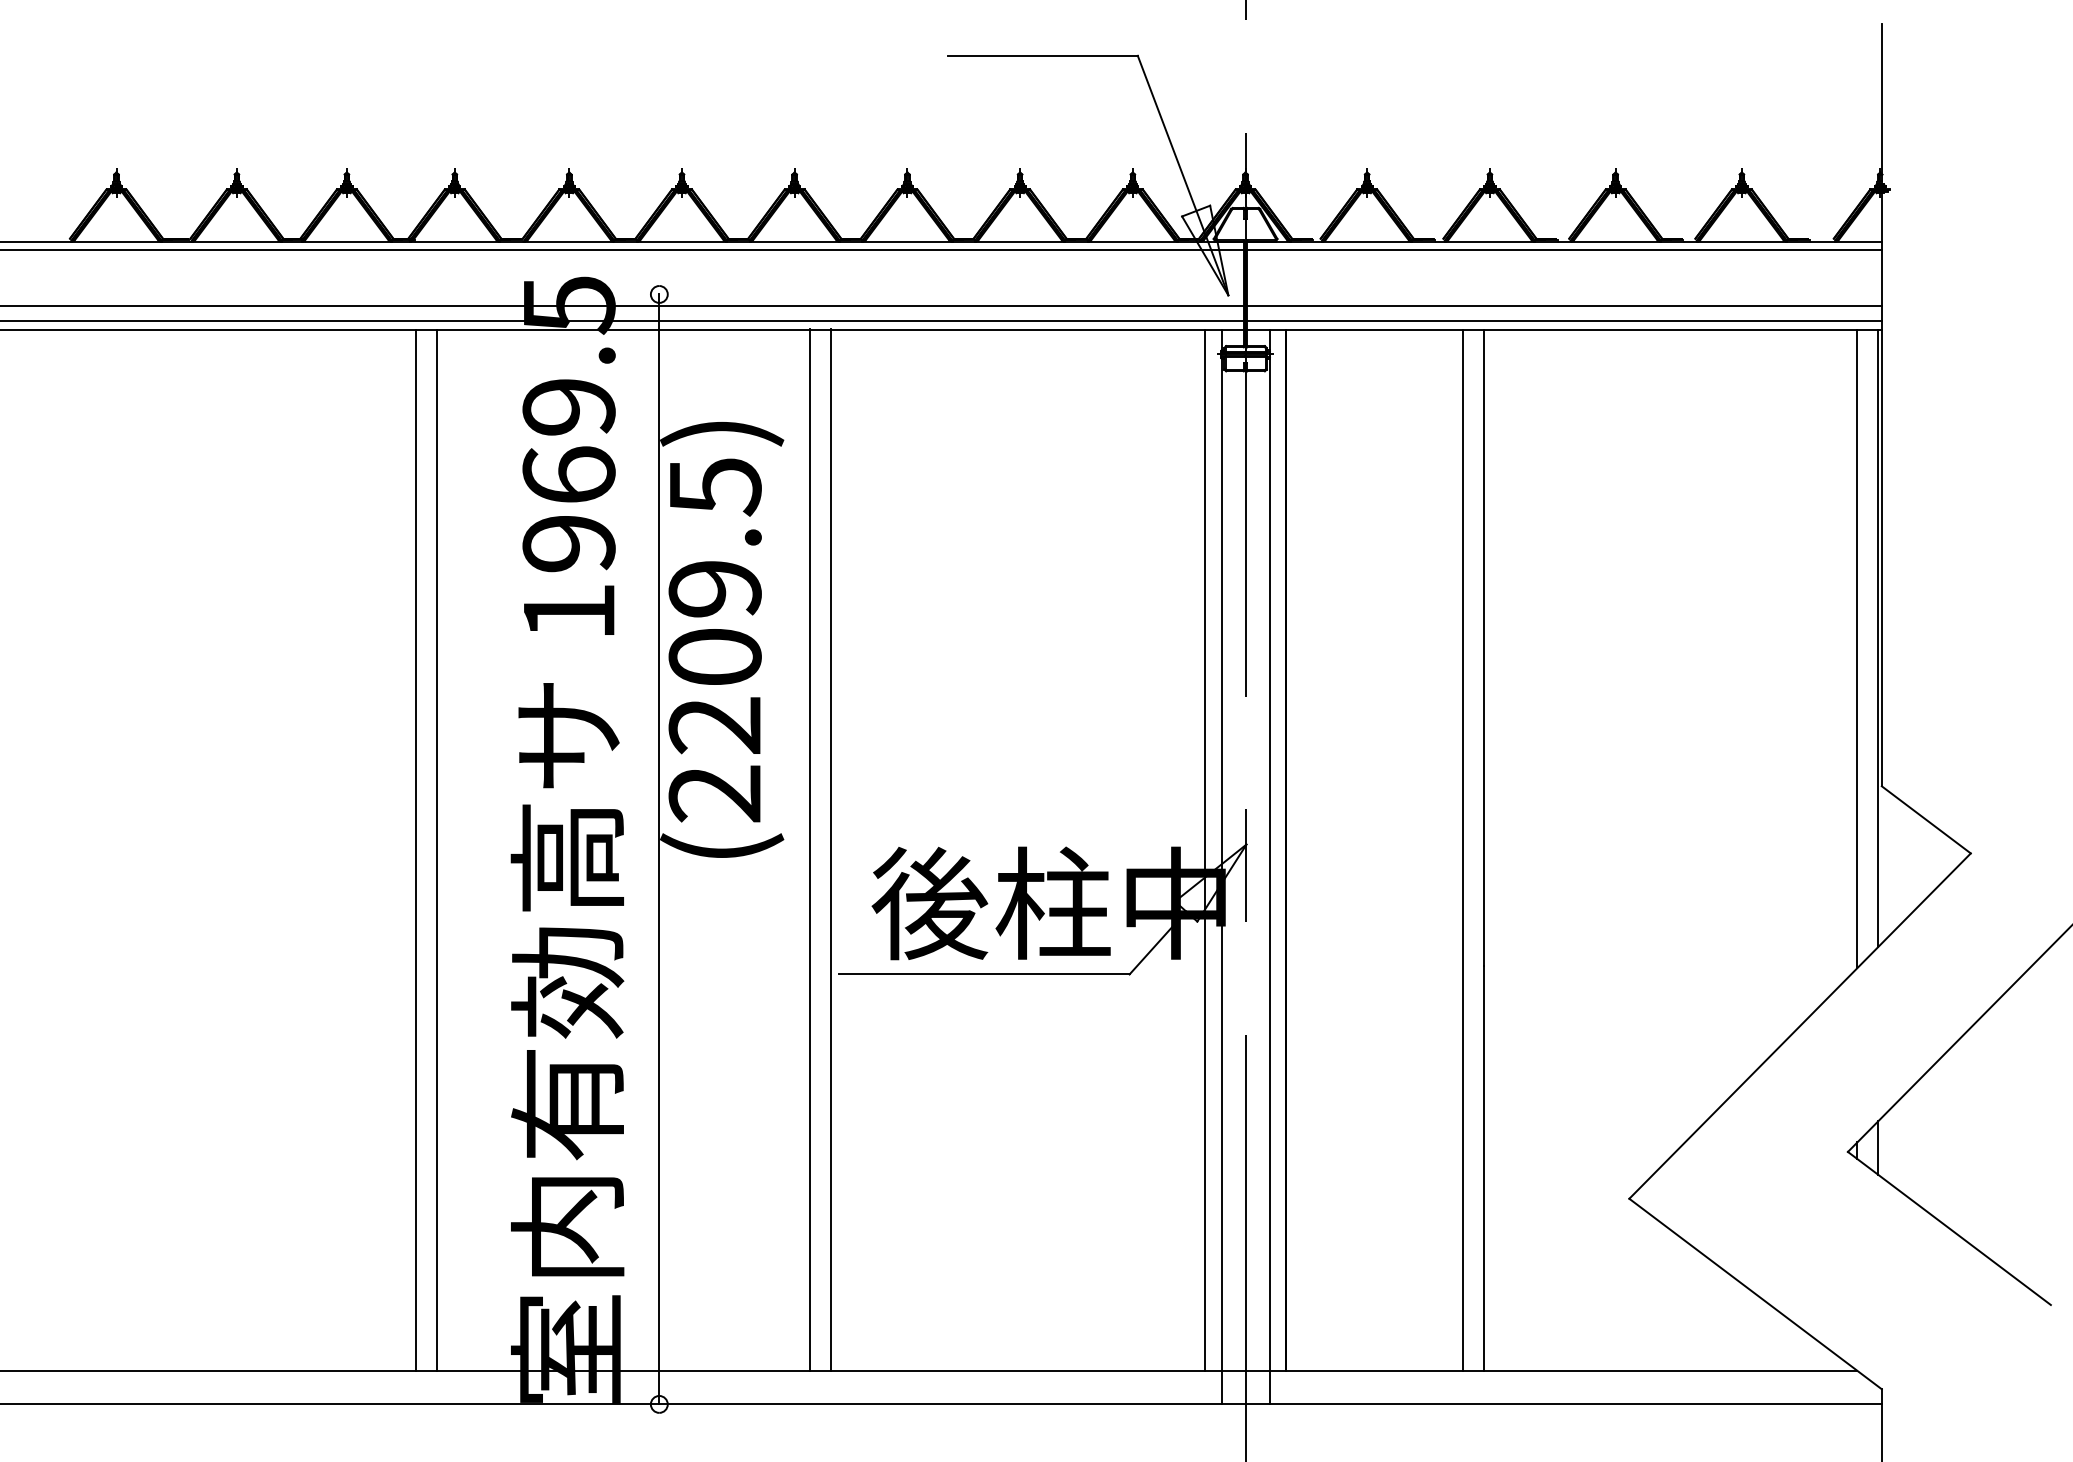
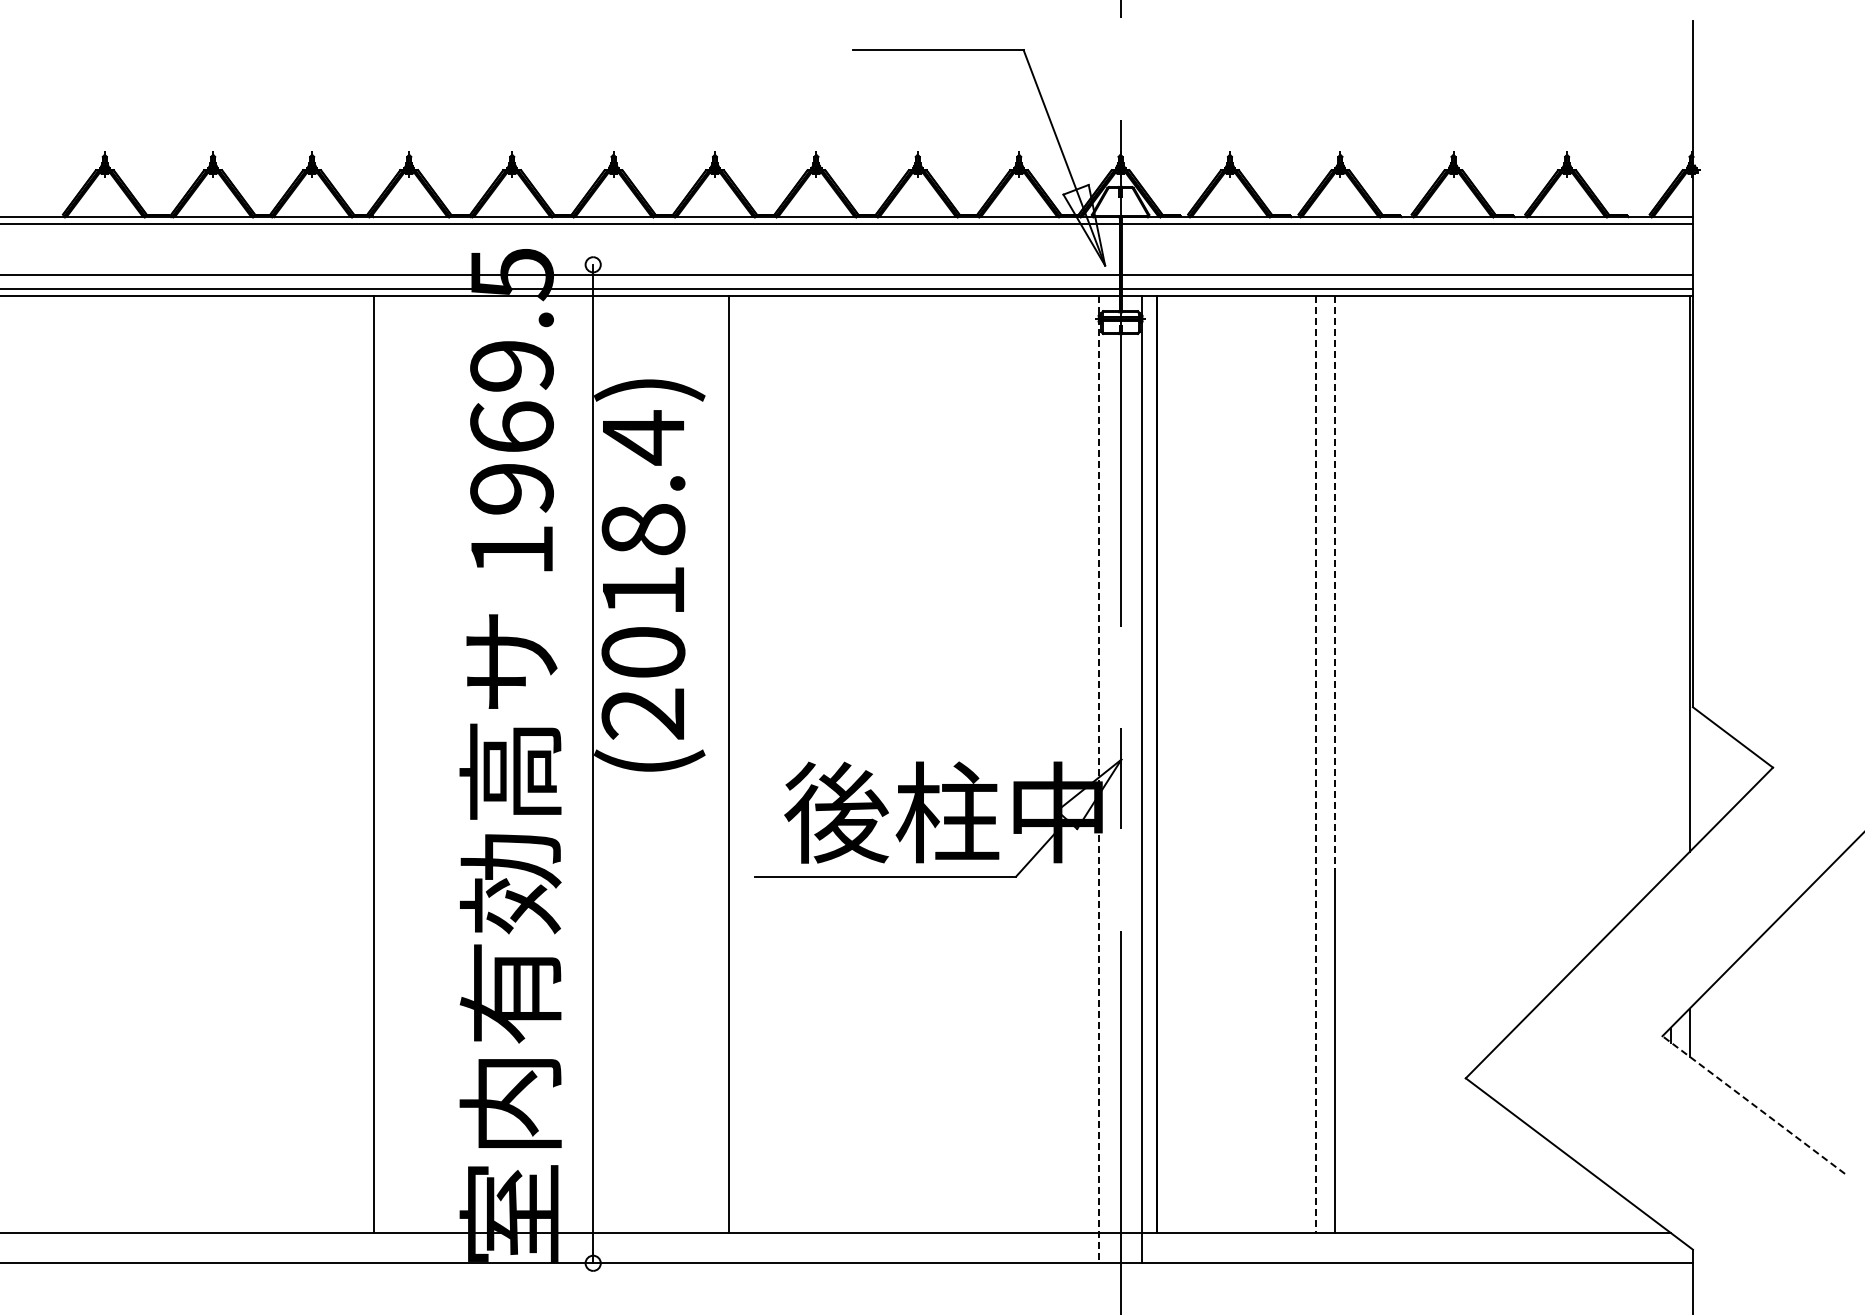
text: (715, 605) -> (643, 544), (2209.5) -> (2018.4)
line: (1483, 648) -> (1334, 583), solid -> dashed
line: (1856, 648) -> (1670, 583), removed
line: (830, 848) -> (747, 763), removed
line: (436, 849) -> (392, 764), removed
line: (1204, 849) -> (1083, 764), removed
line: (1463, 851) -> (1316, 765), solid -> dashed
line: (1222, 867) -> (1099, 780), solid -> dashed
line: (1949, 1227) -> (1753, 1104), solid -> dashed

